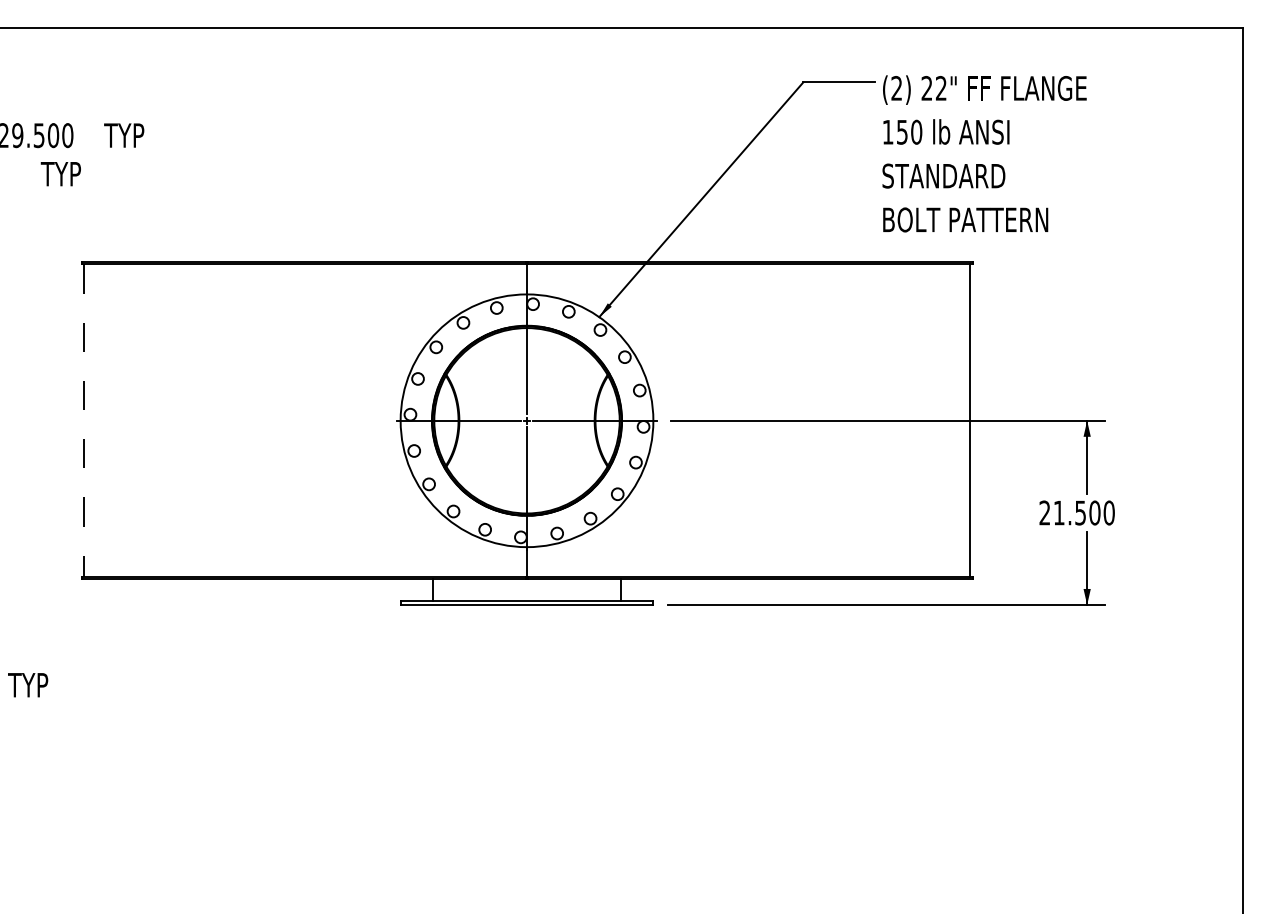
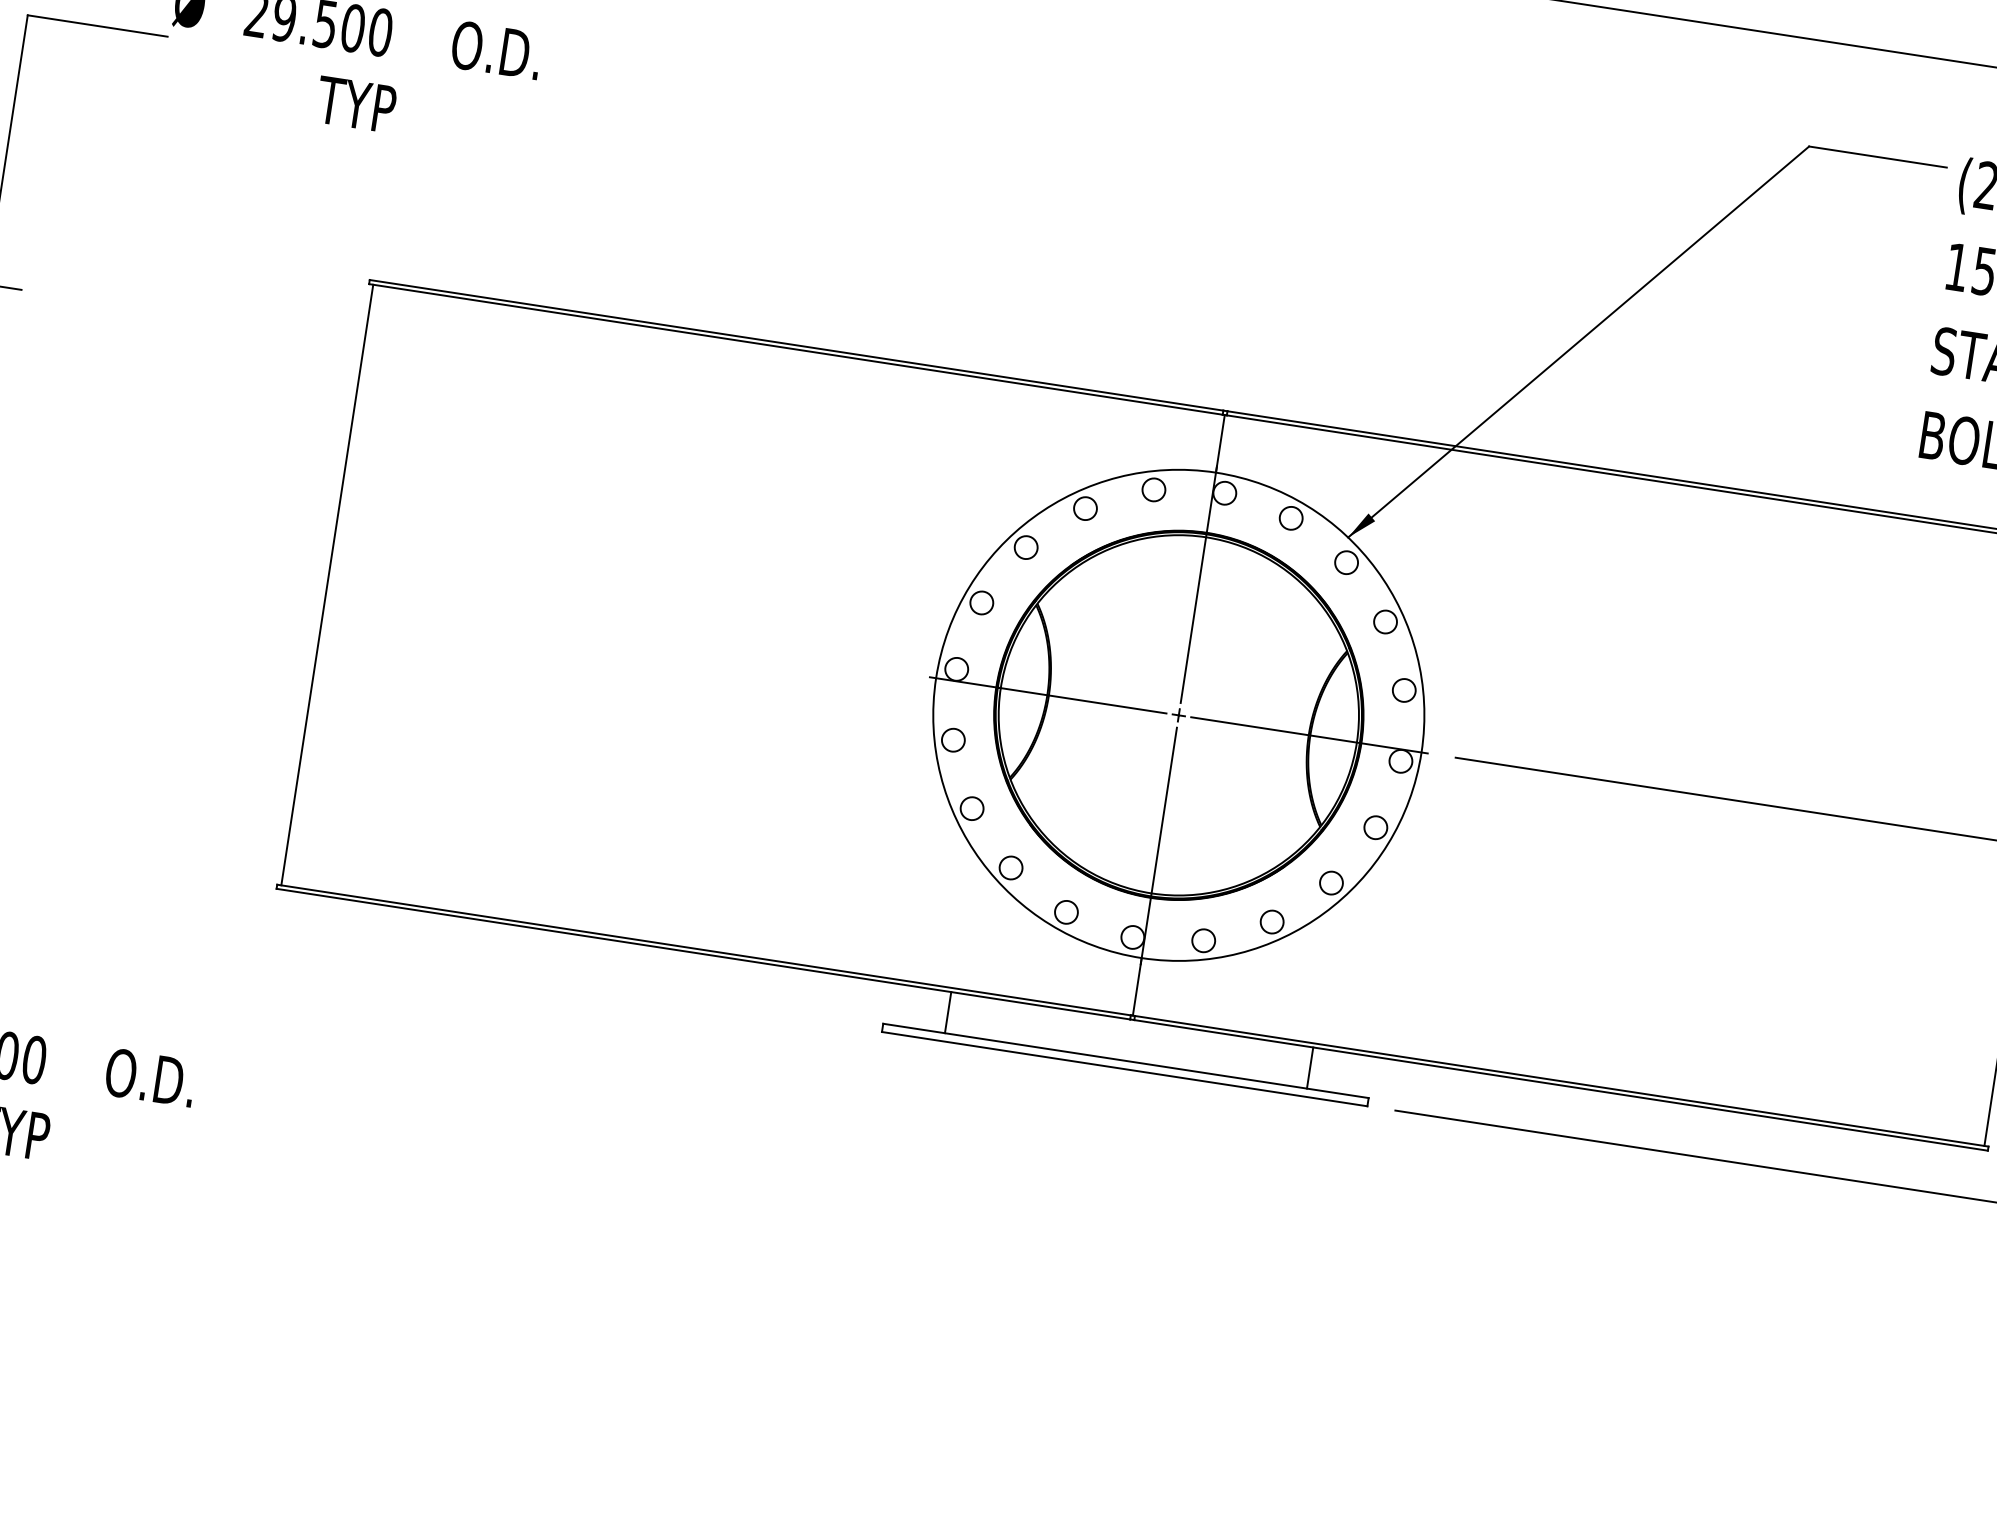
text: (127, 135) -> (495, 49), TYP -> O.D.
line: (83, 421) -> (326, 586), dashed -> solid
text: (31, 684) -> (149, 1076), TYP -> O.D.

